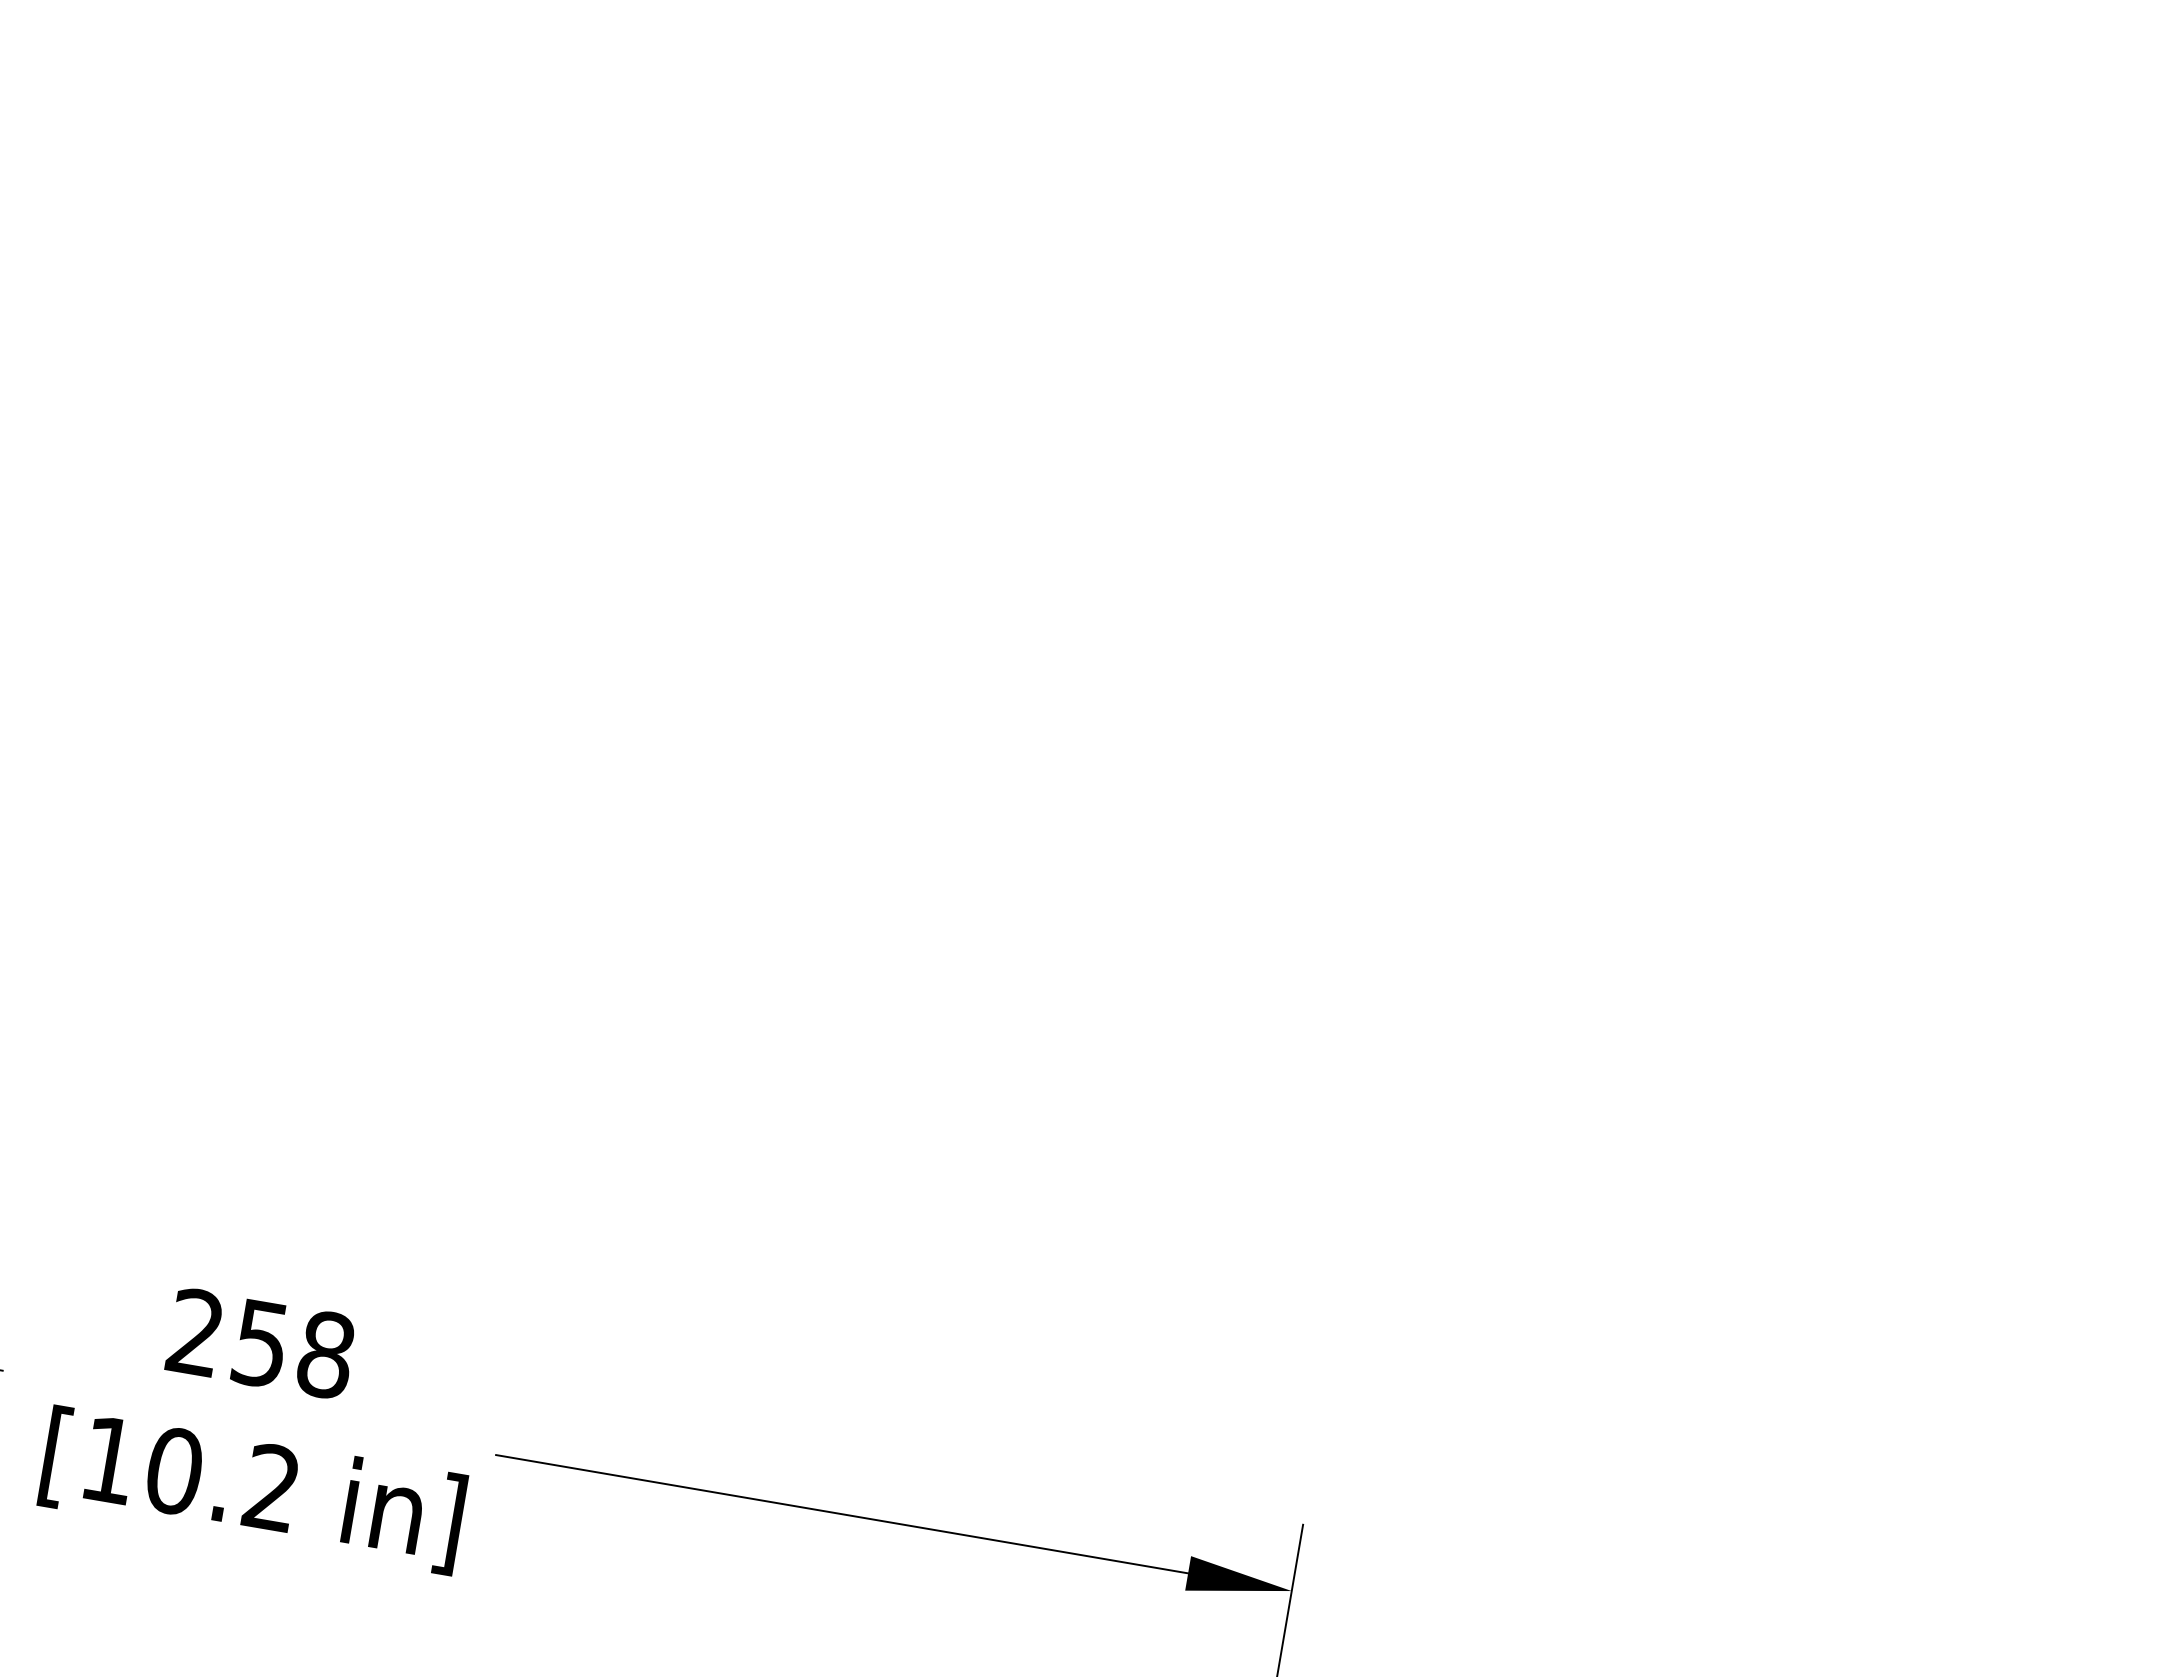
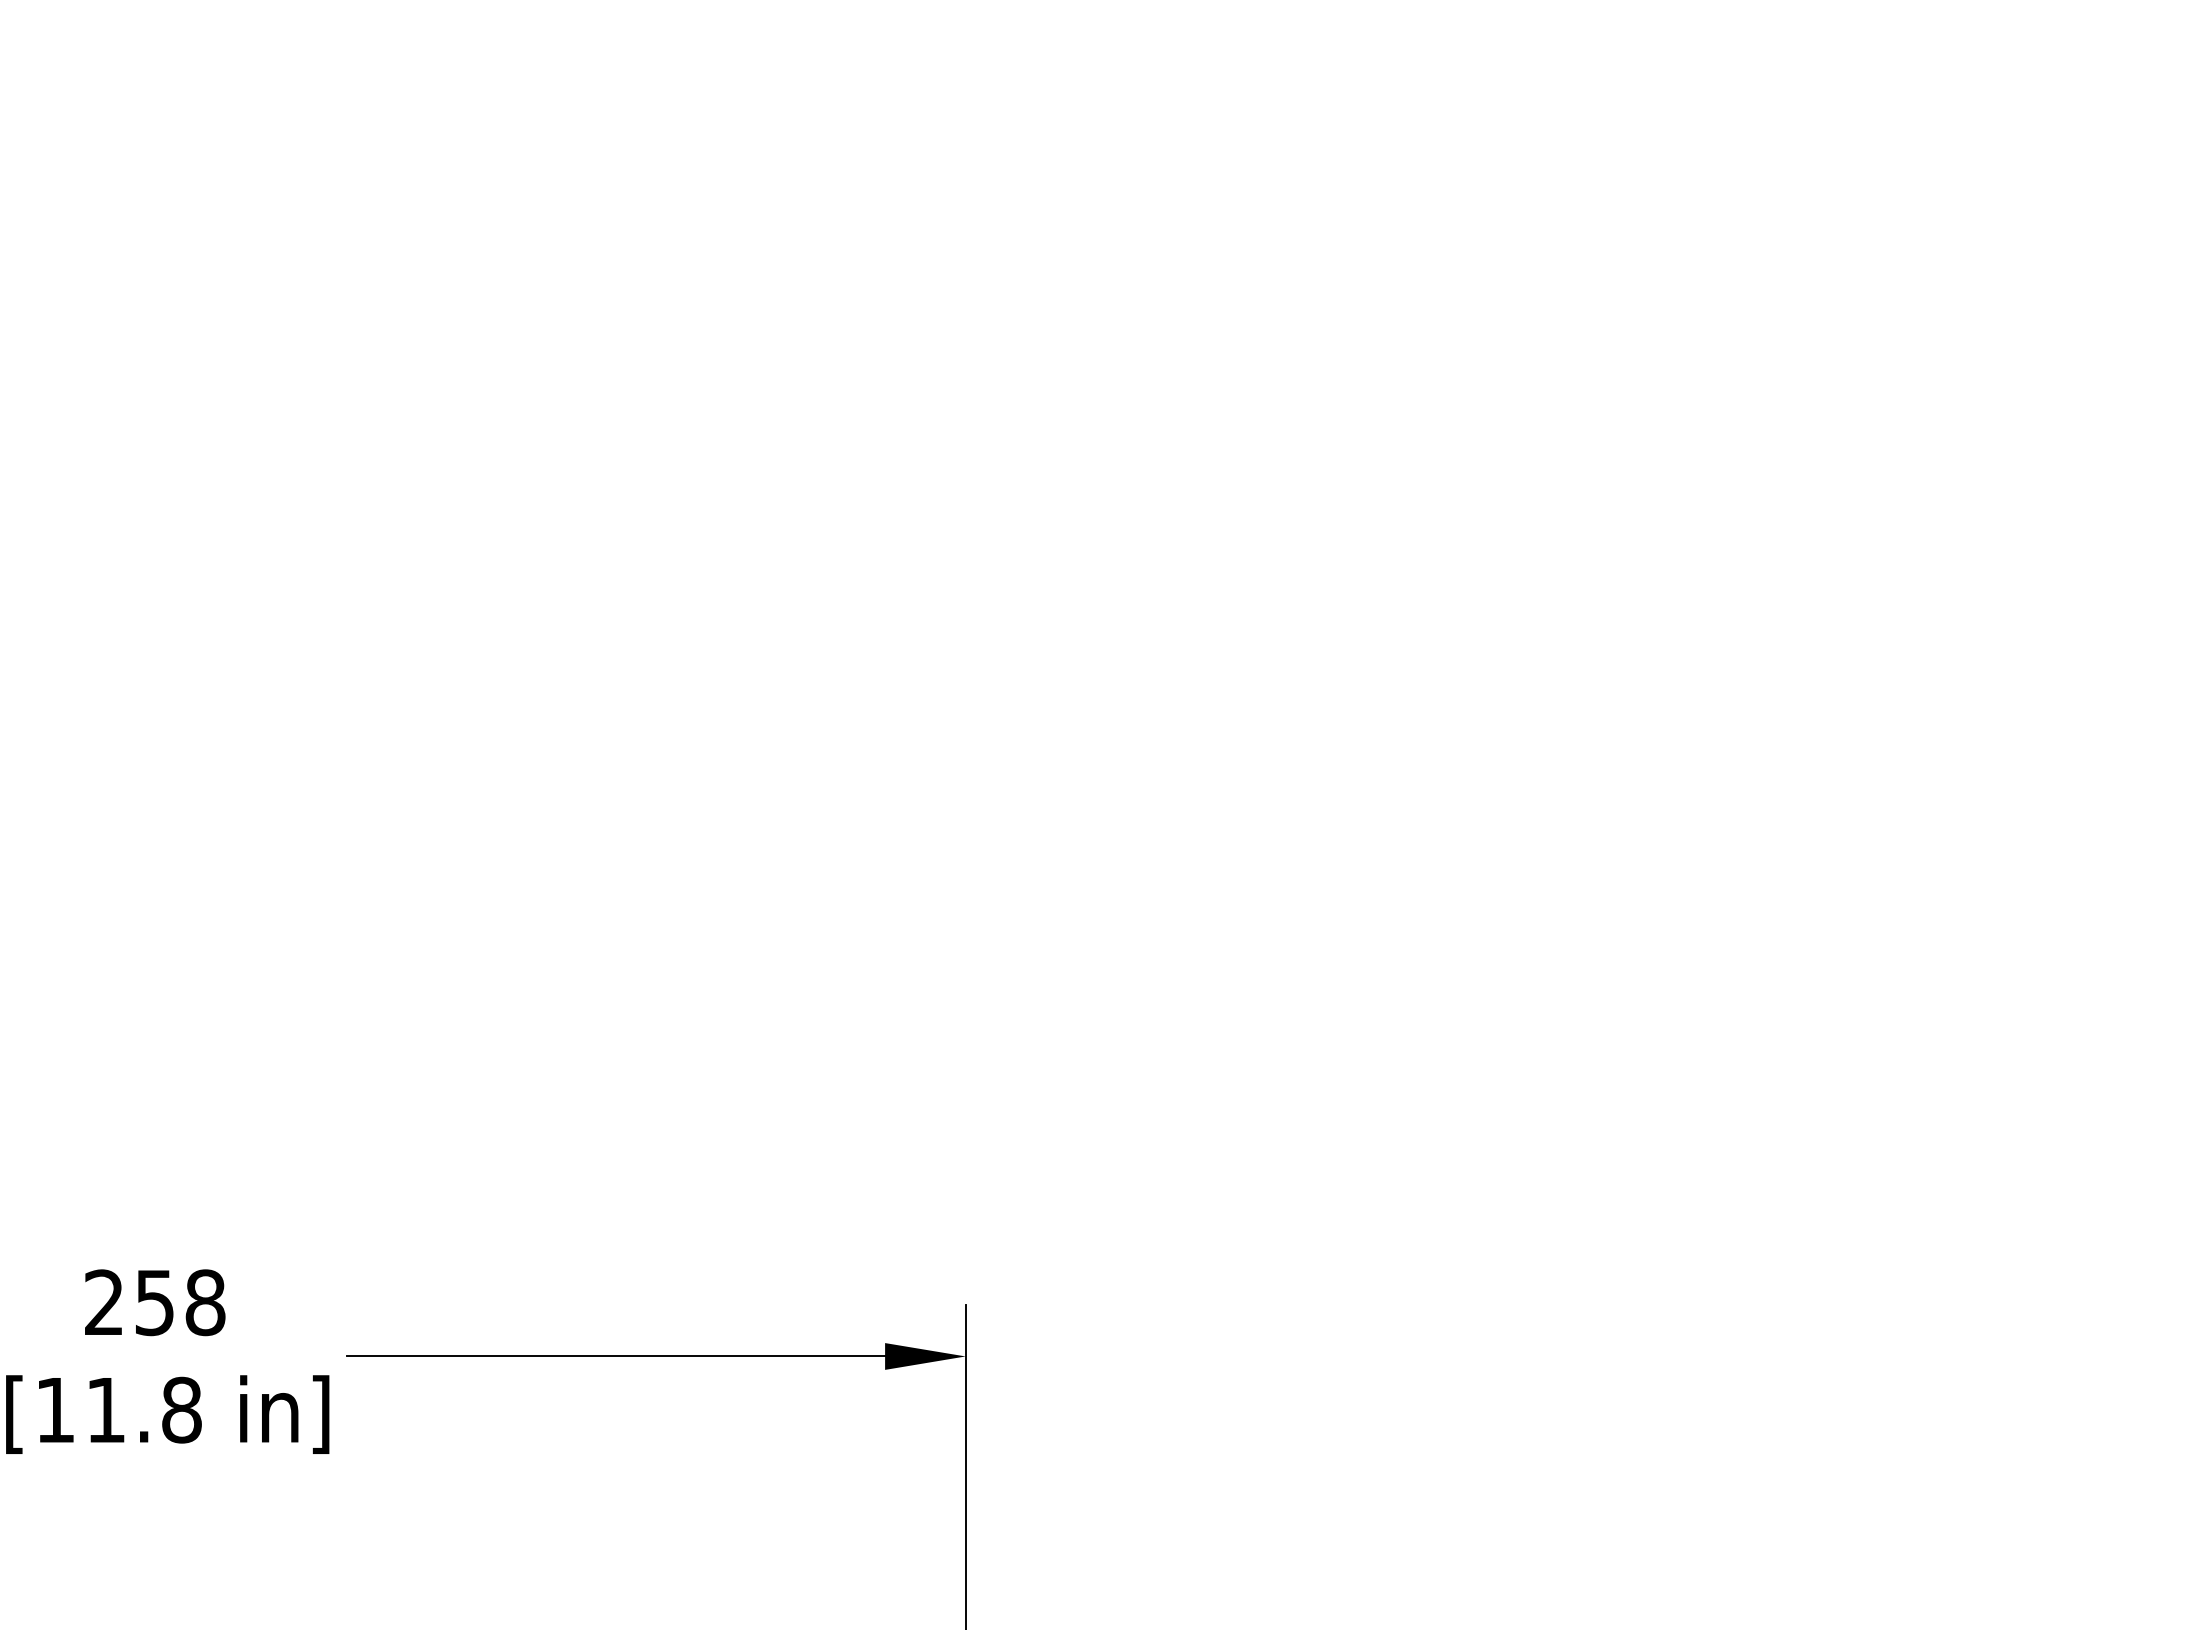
text: (222, 1478) -> (143, 1409), [10.2 -> [11.8

